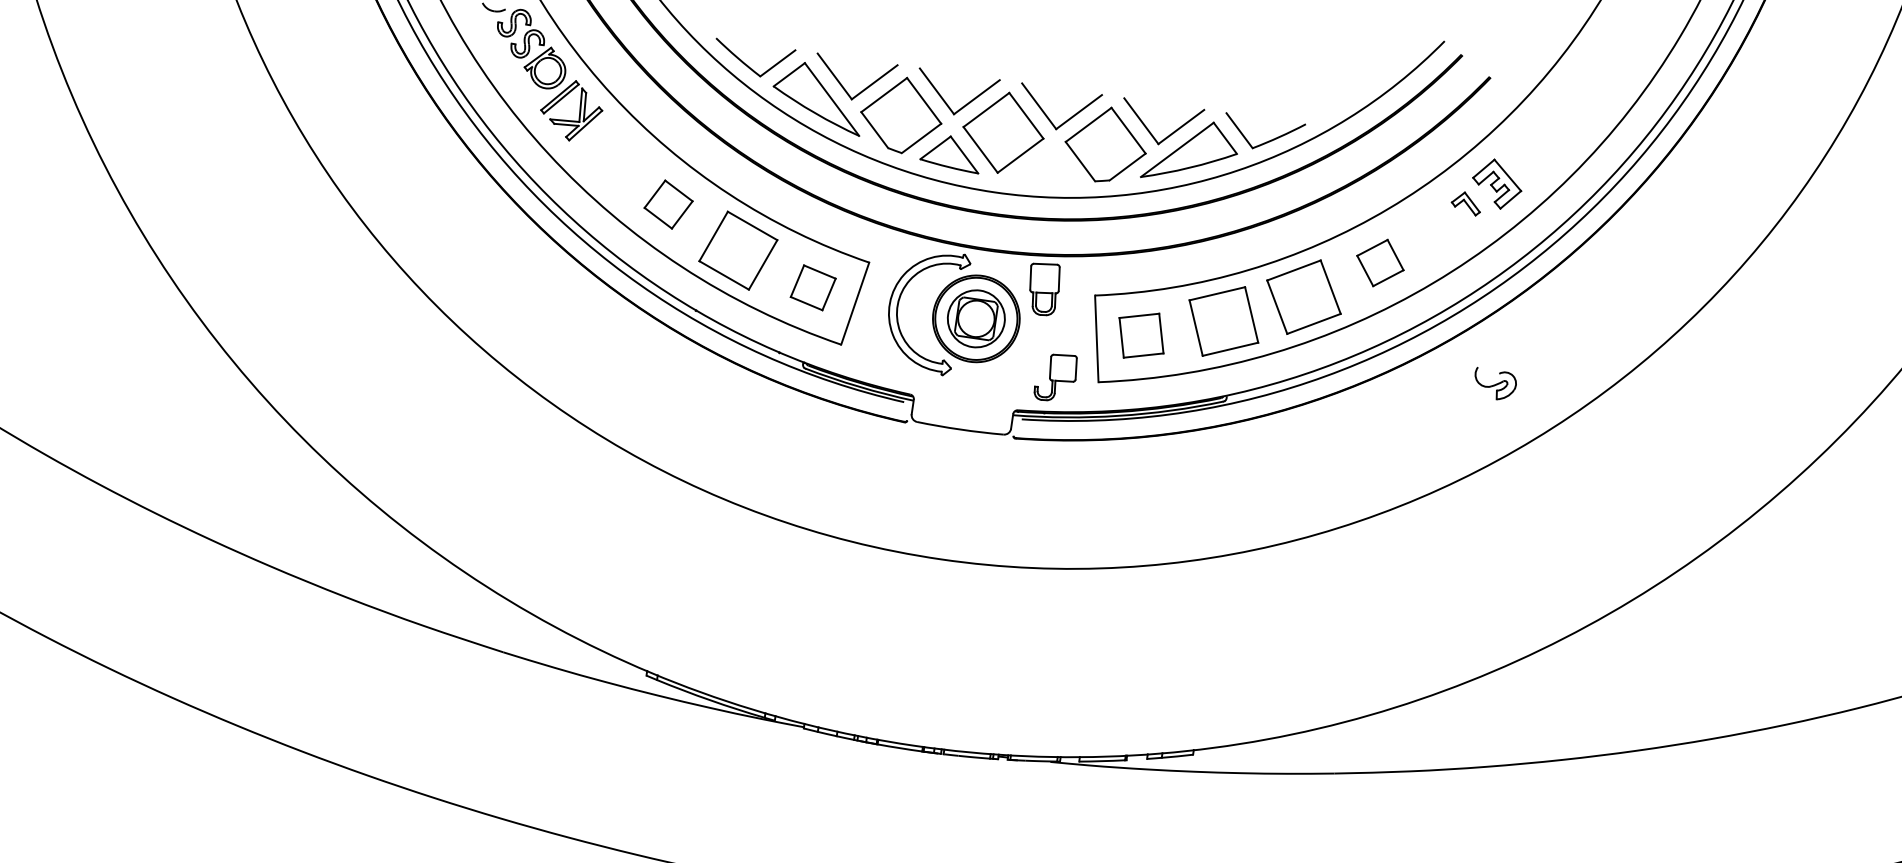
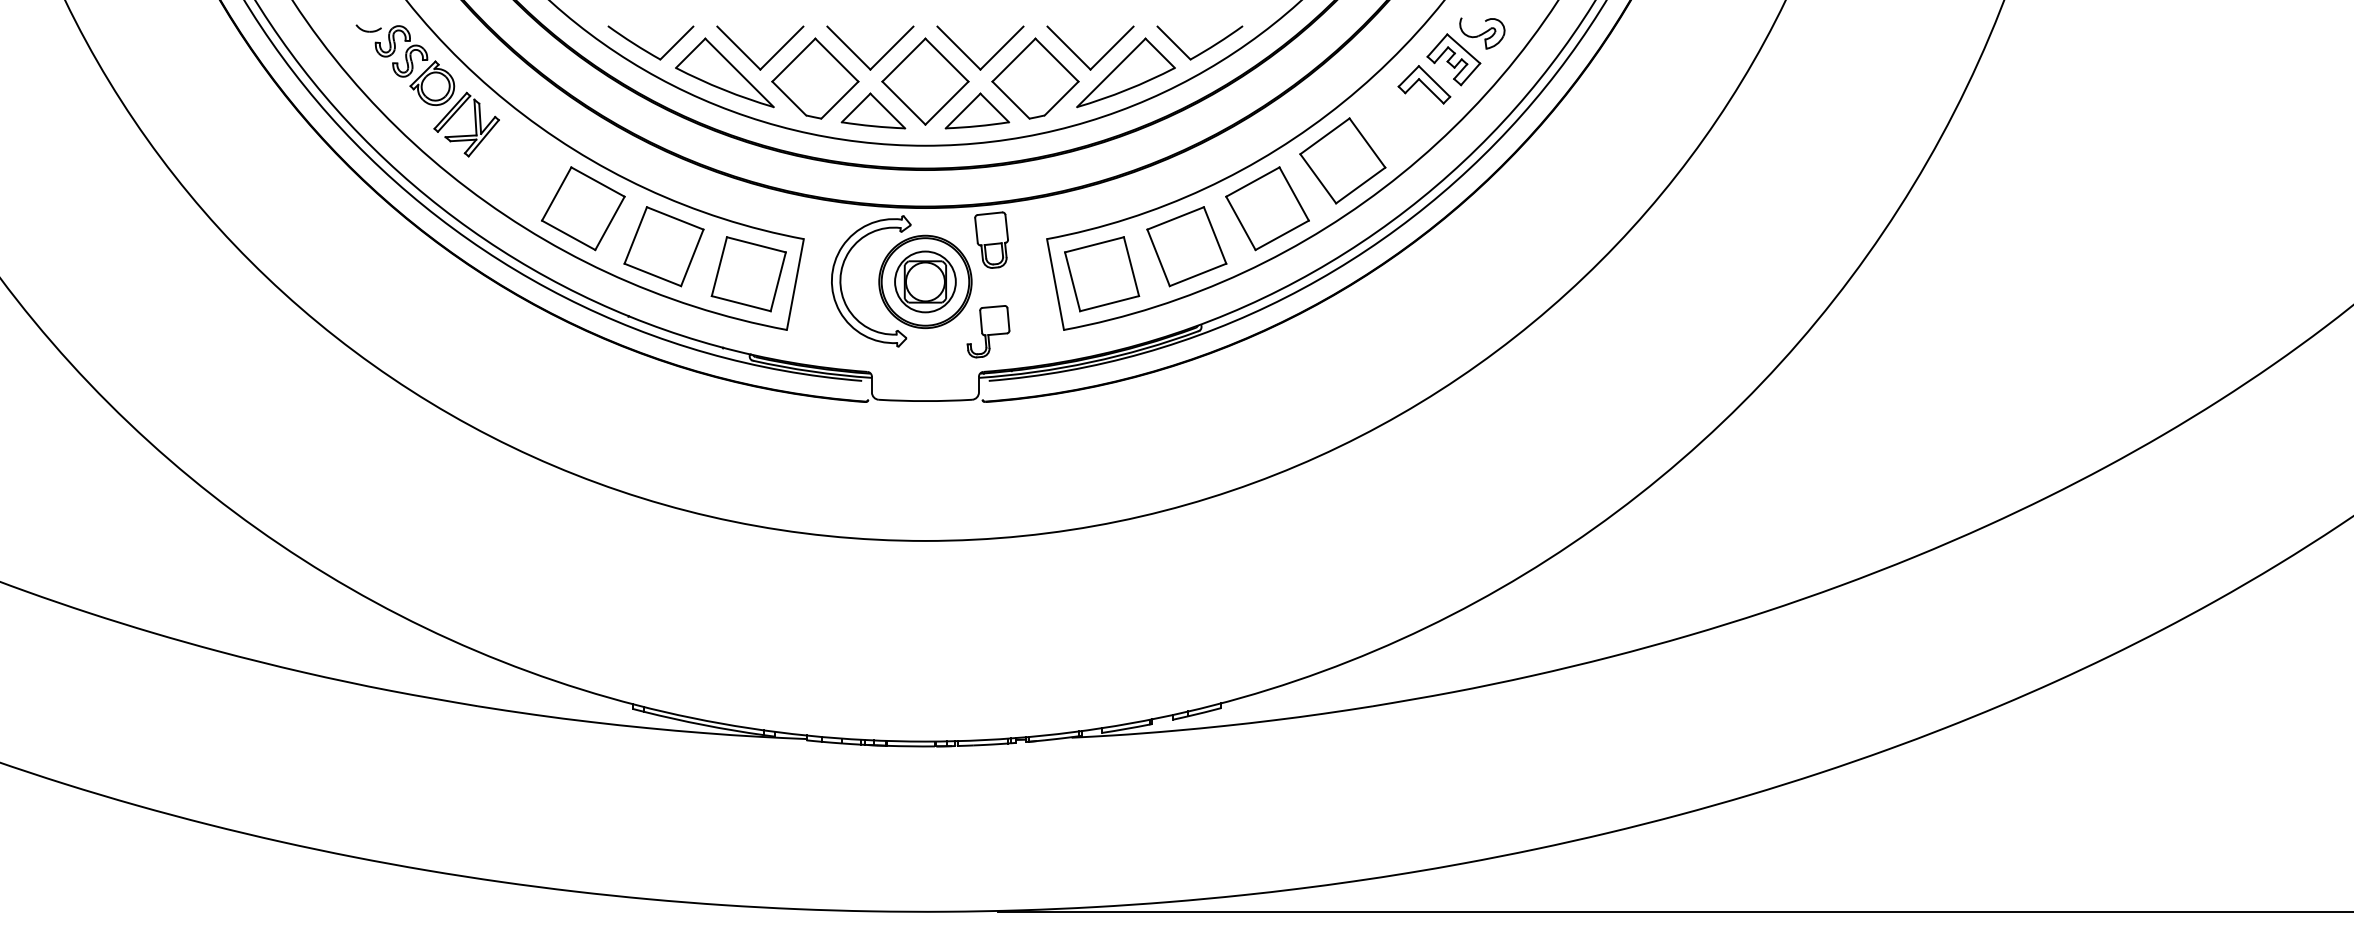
part: (1047, 166) -> (977, 110), added
part: (1466, 203) -> (1424, 84), size x1.67
part: (668, 204) -> (583, 208), size x1.67
part: (1380, 262) -> (1342, 160), size x1.67
part: (813, 287) -> (748, 274), size x1.67
part: (1141, 335) -> (1102, 274), size x1.43
part: (1056, 377) -> (988, 331), moved
part: (1495, 384) -> (1482, 33), moved

